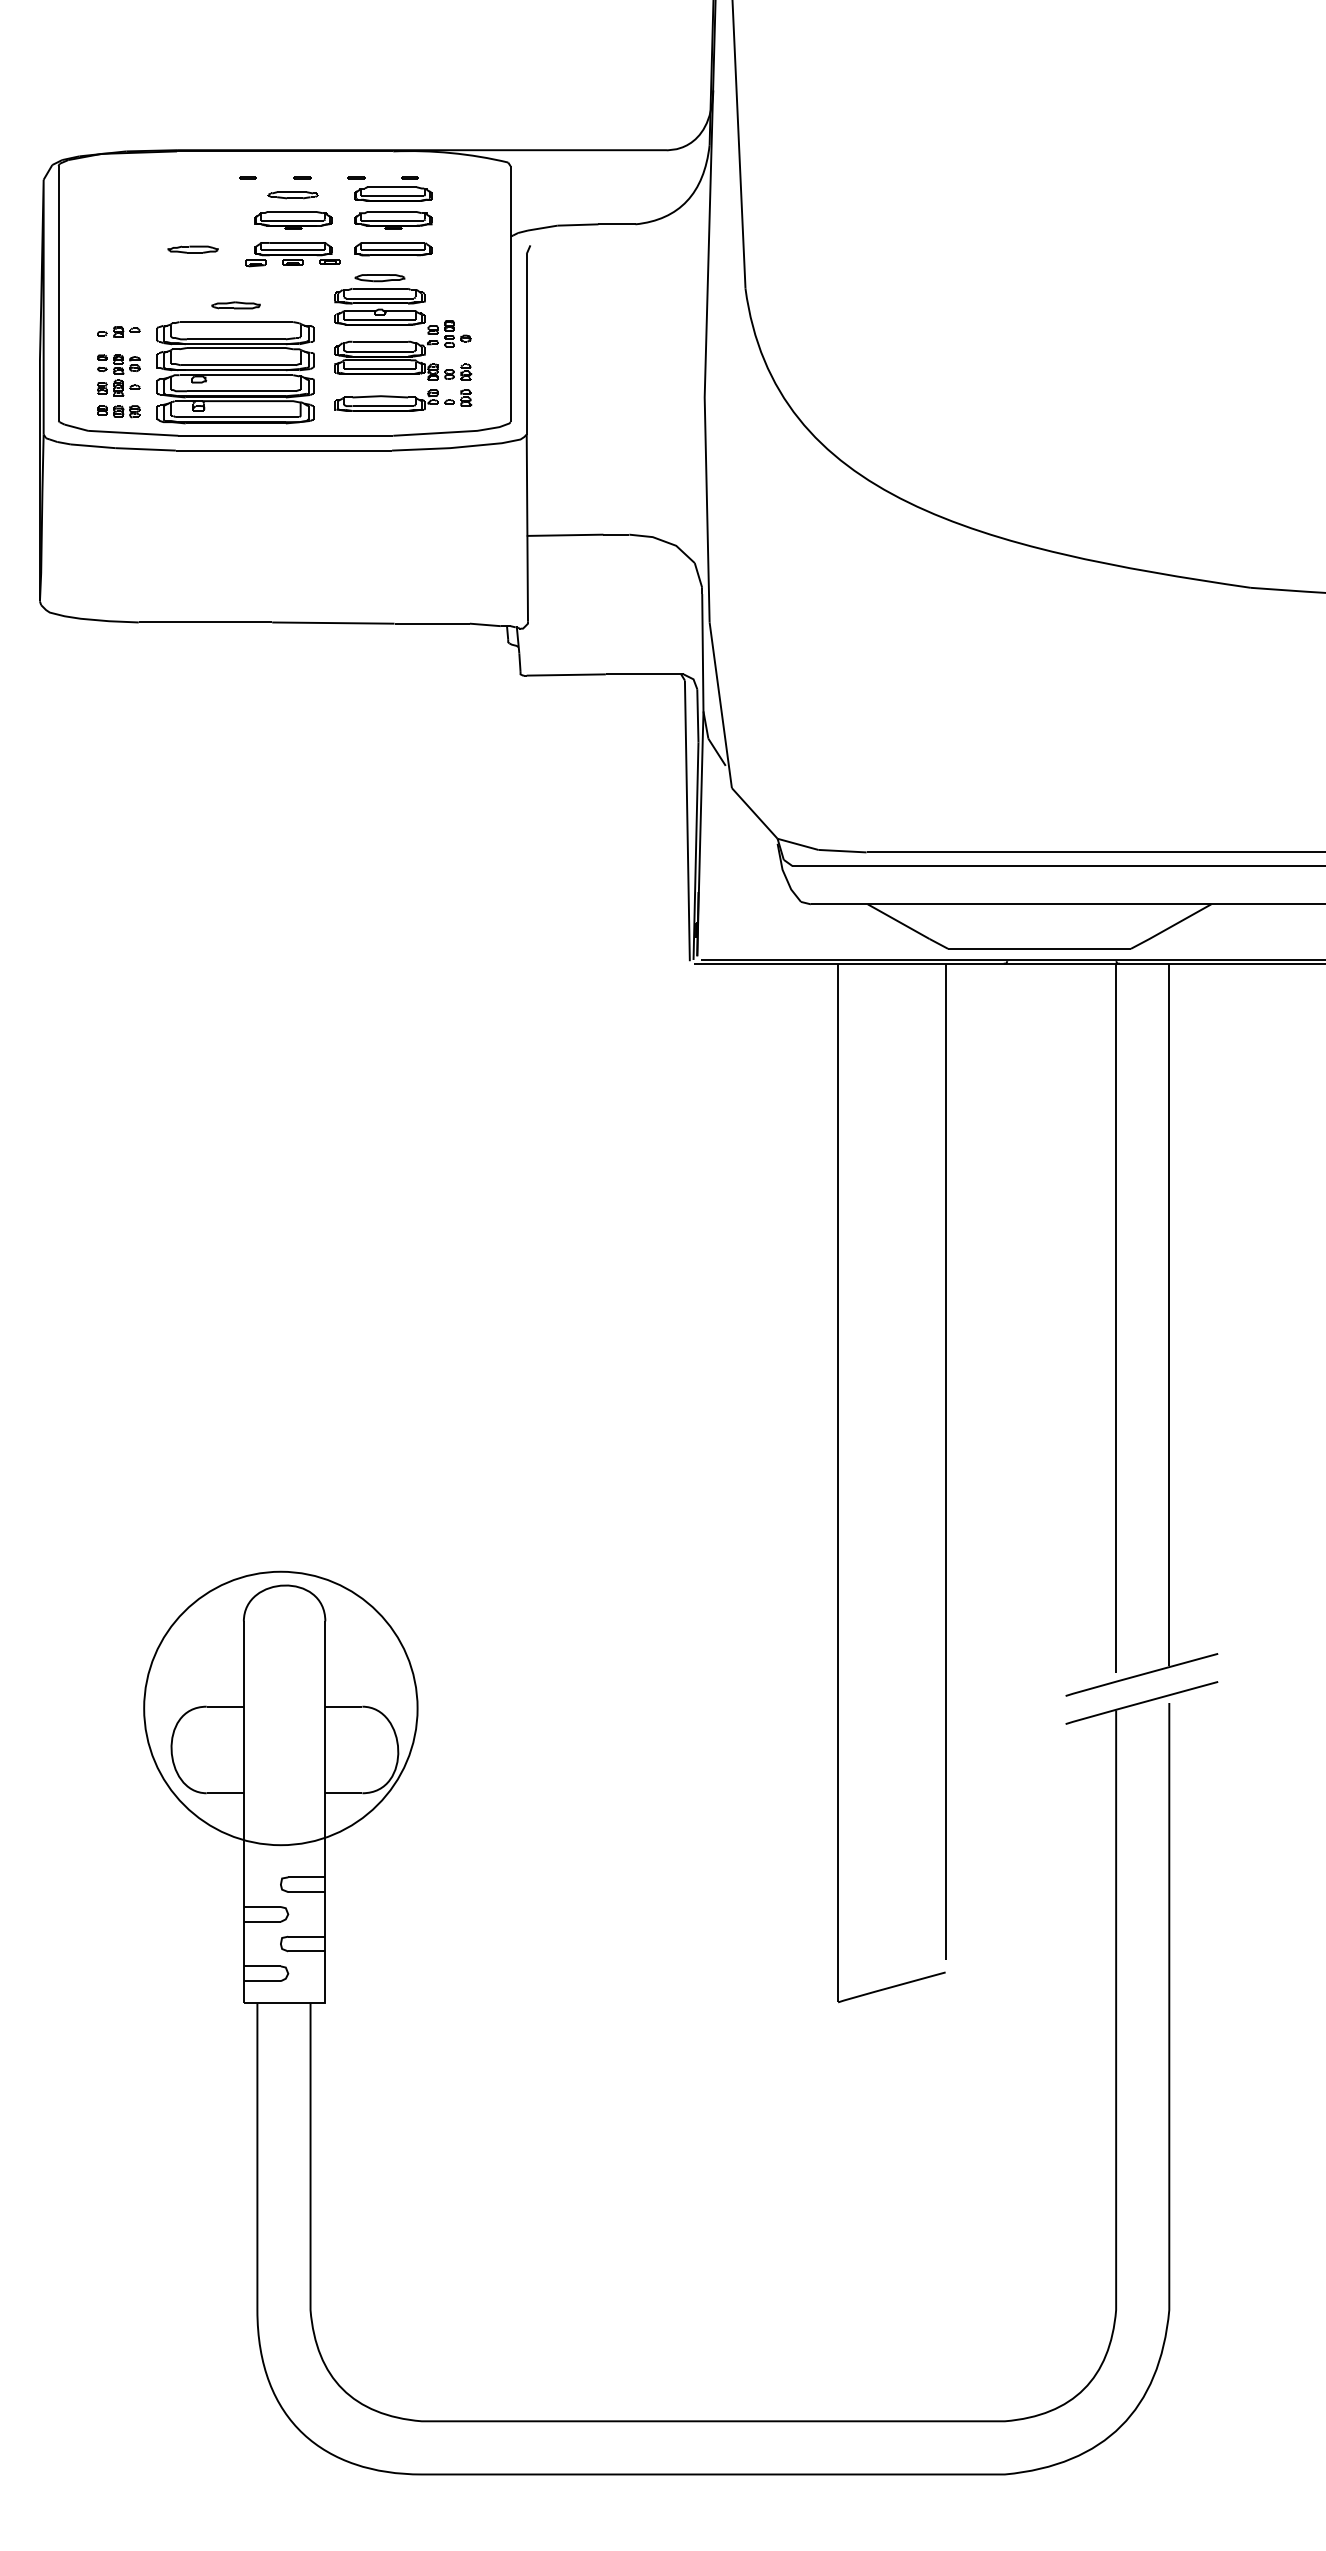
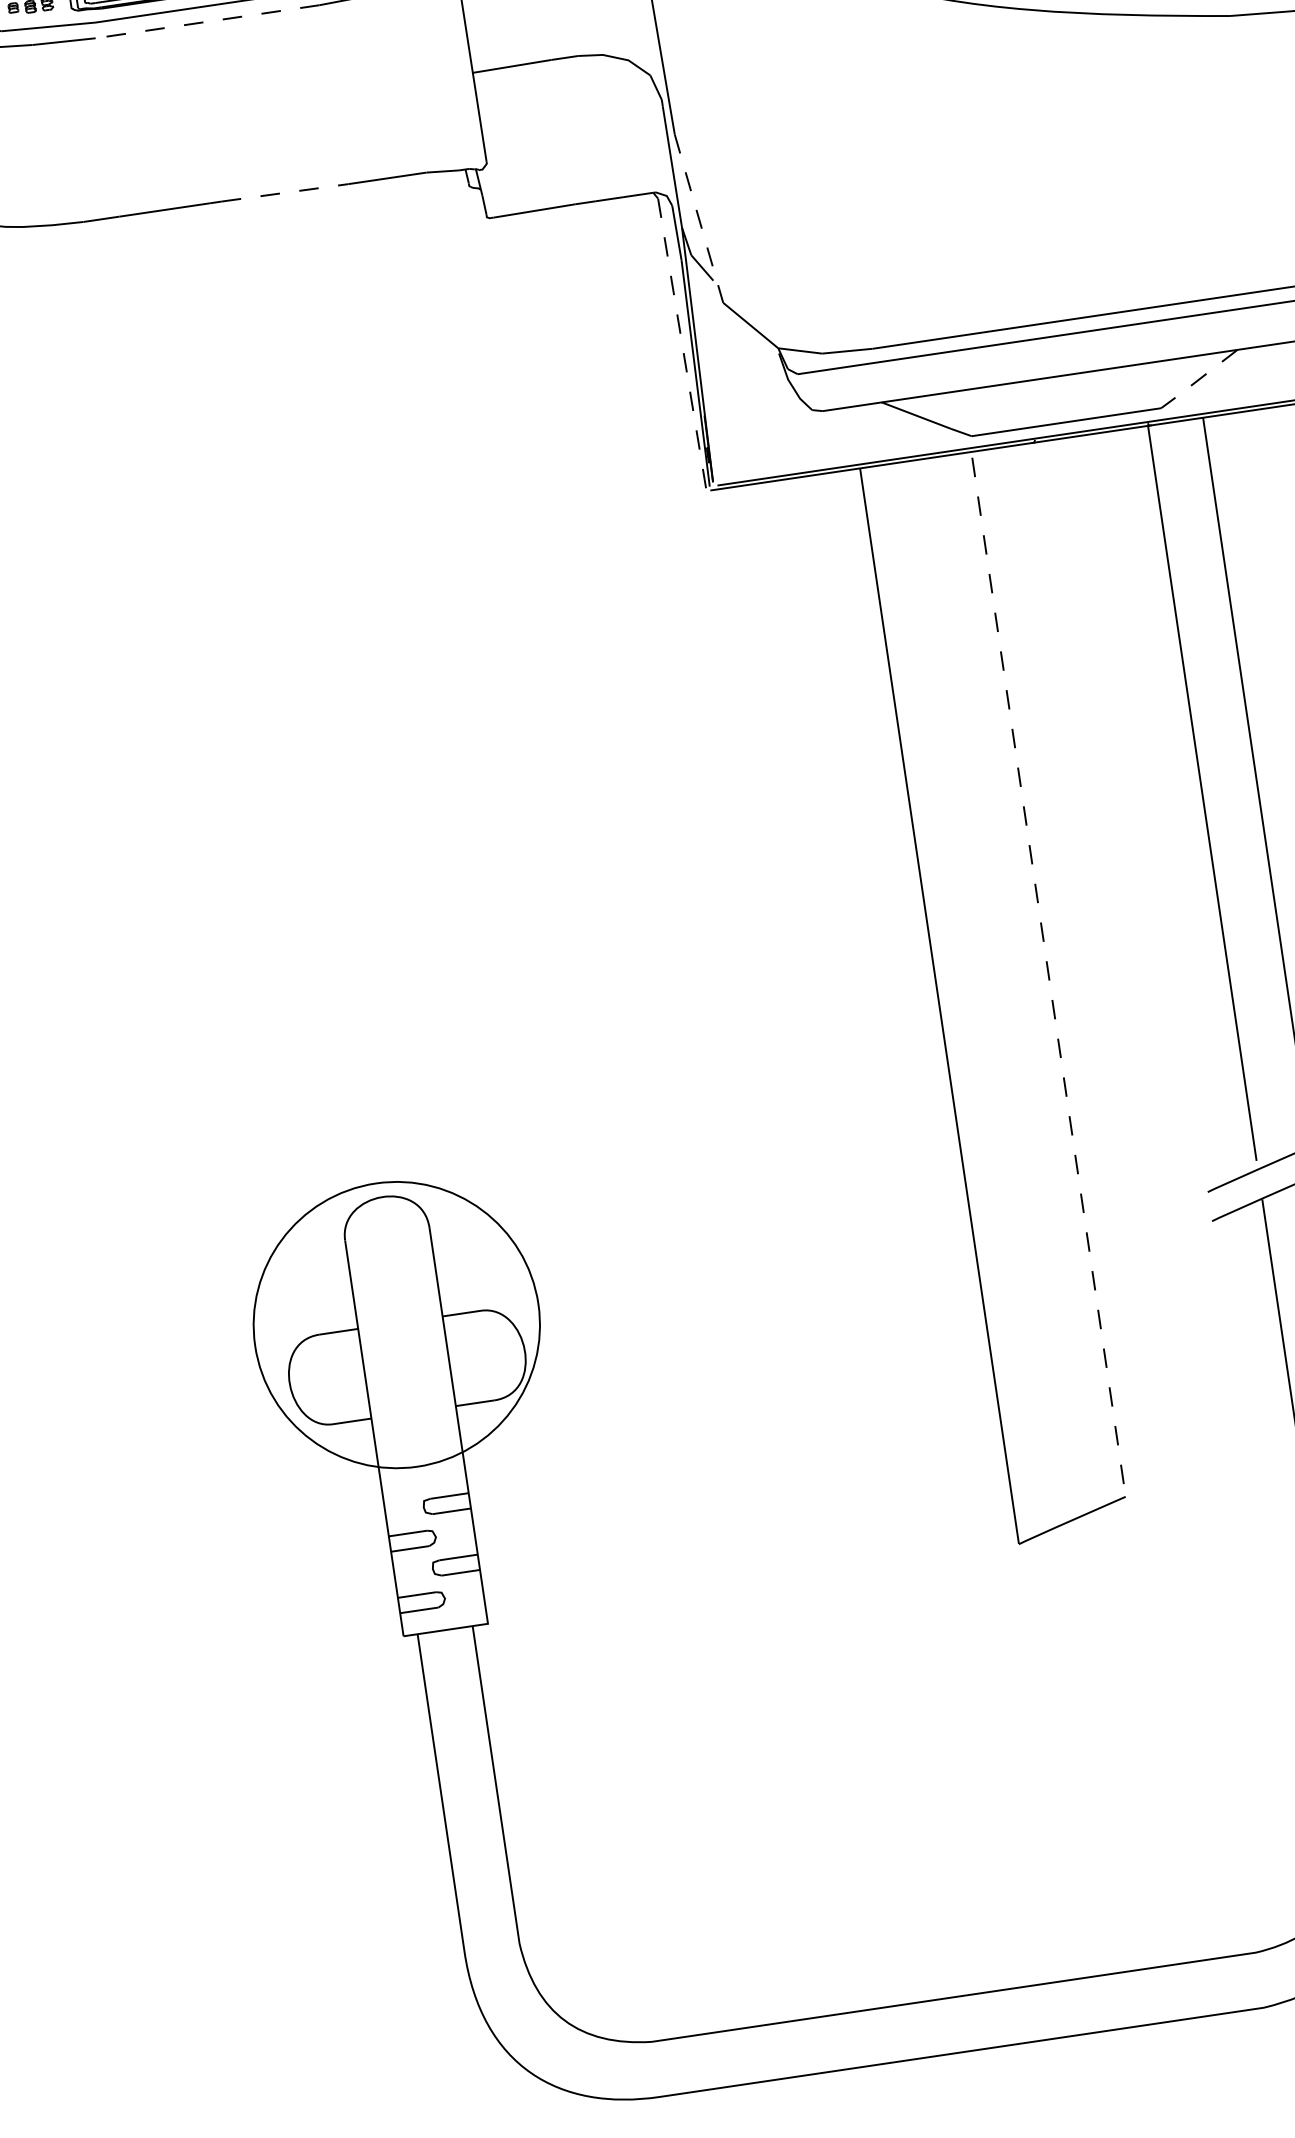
line: (283, 450) -> (207, 21), solid -> dashed
line: (333, 623) -> (285, 193), solid -> dashed
line: (720, 705) -> (698, 218), solid -> dashed
line: (687, 821) -> (682, 344), solid -> dashed
line: (1170, 927) -> (1198, 380), solid -> dashed
line: (945, 1461) -> (1047, 967), solid -> dashed

